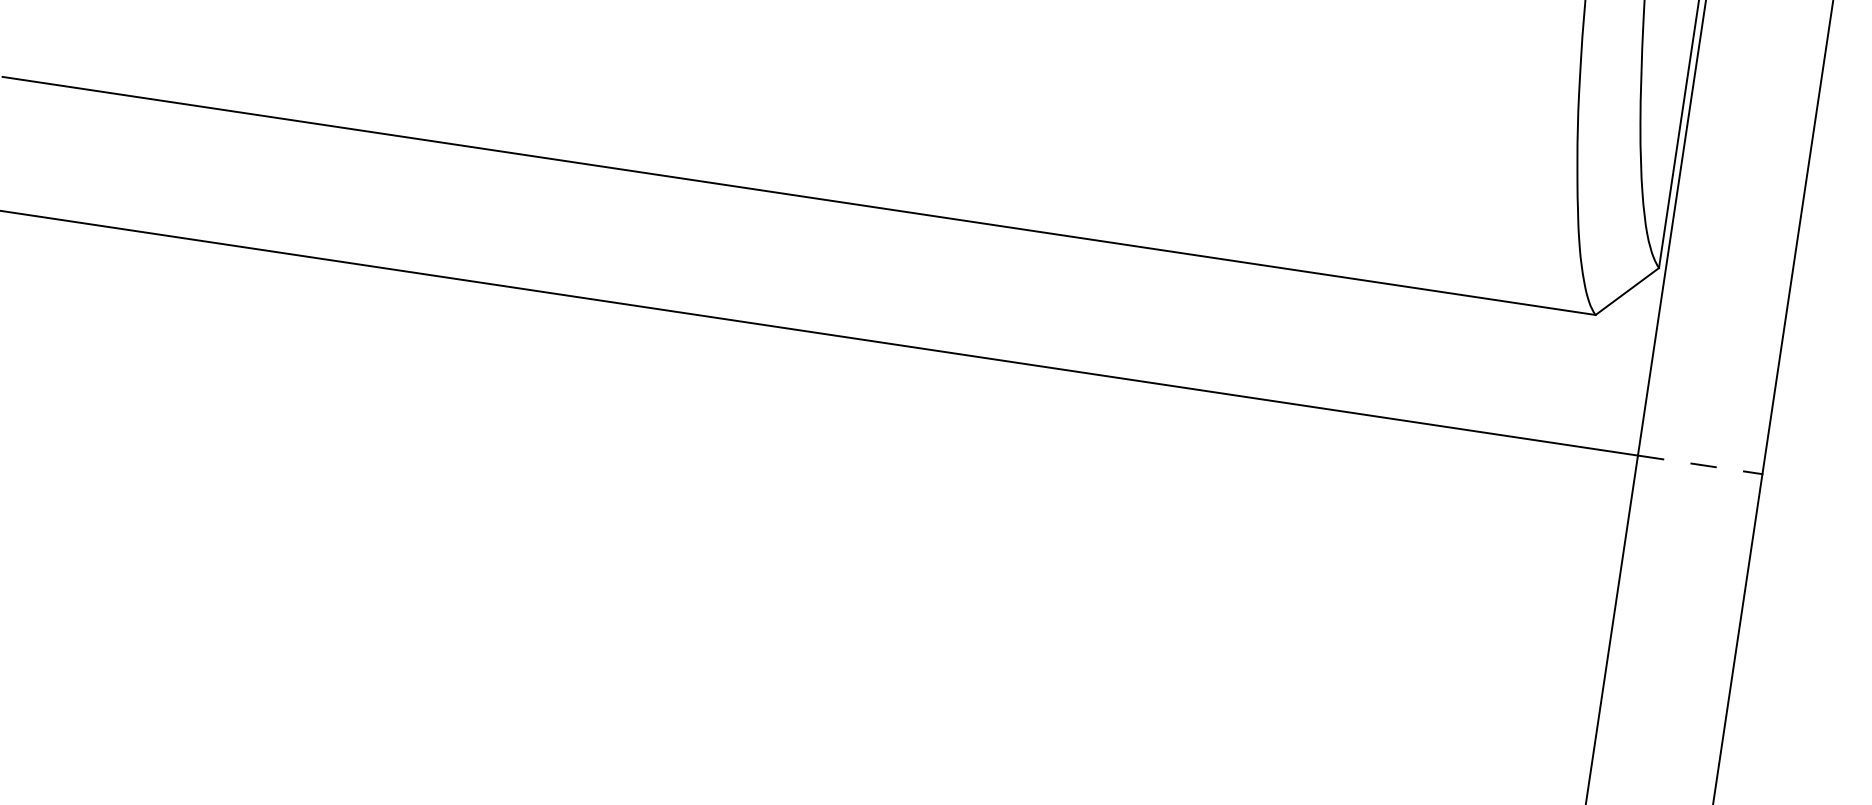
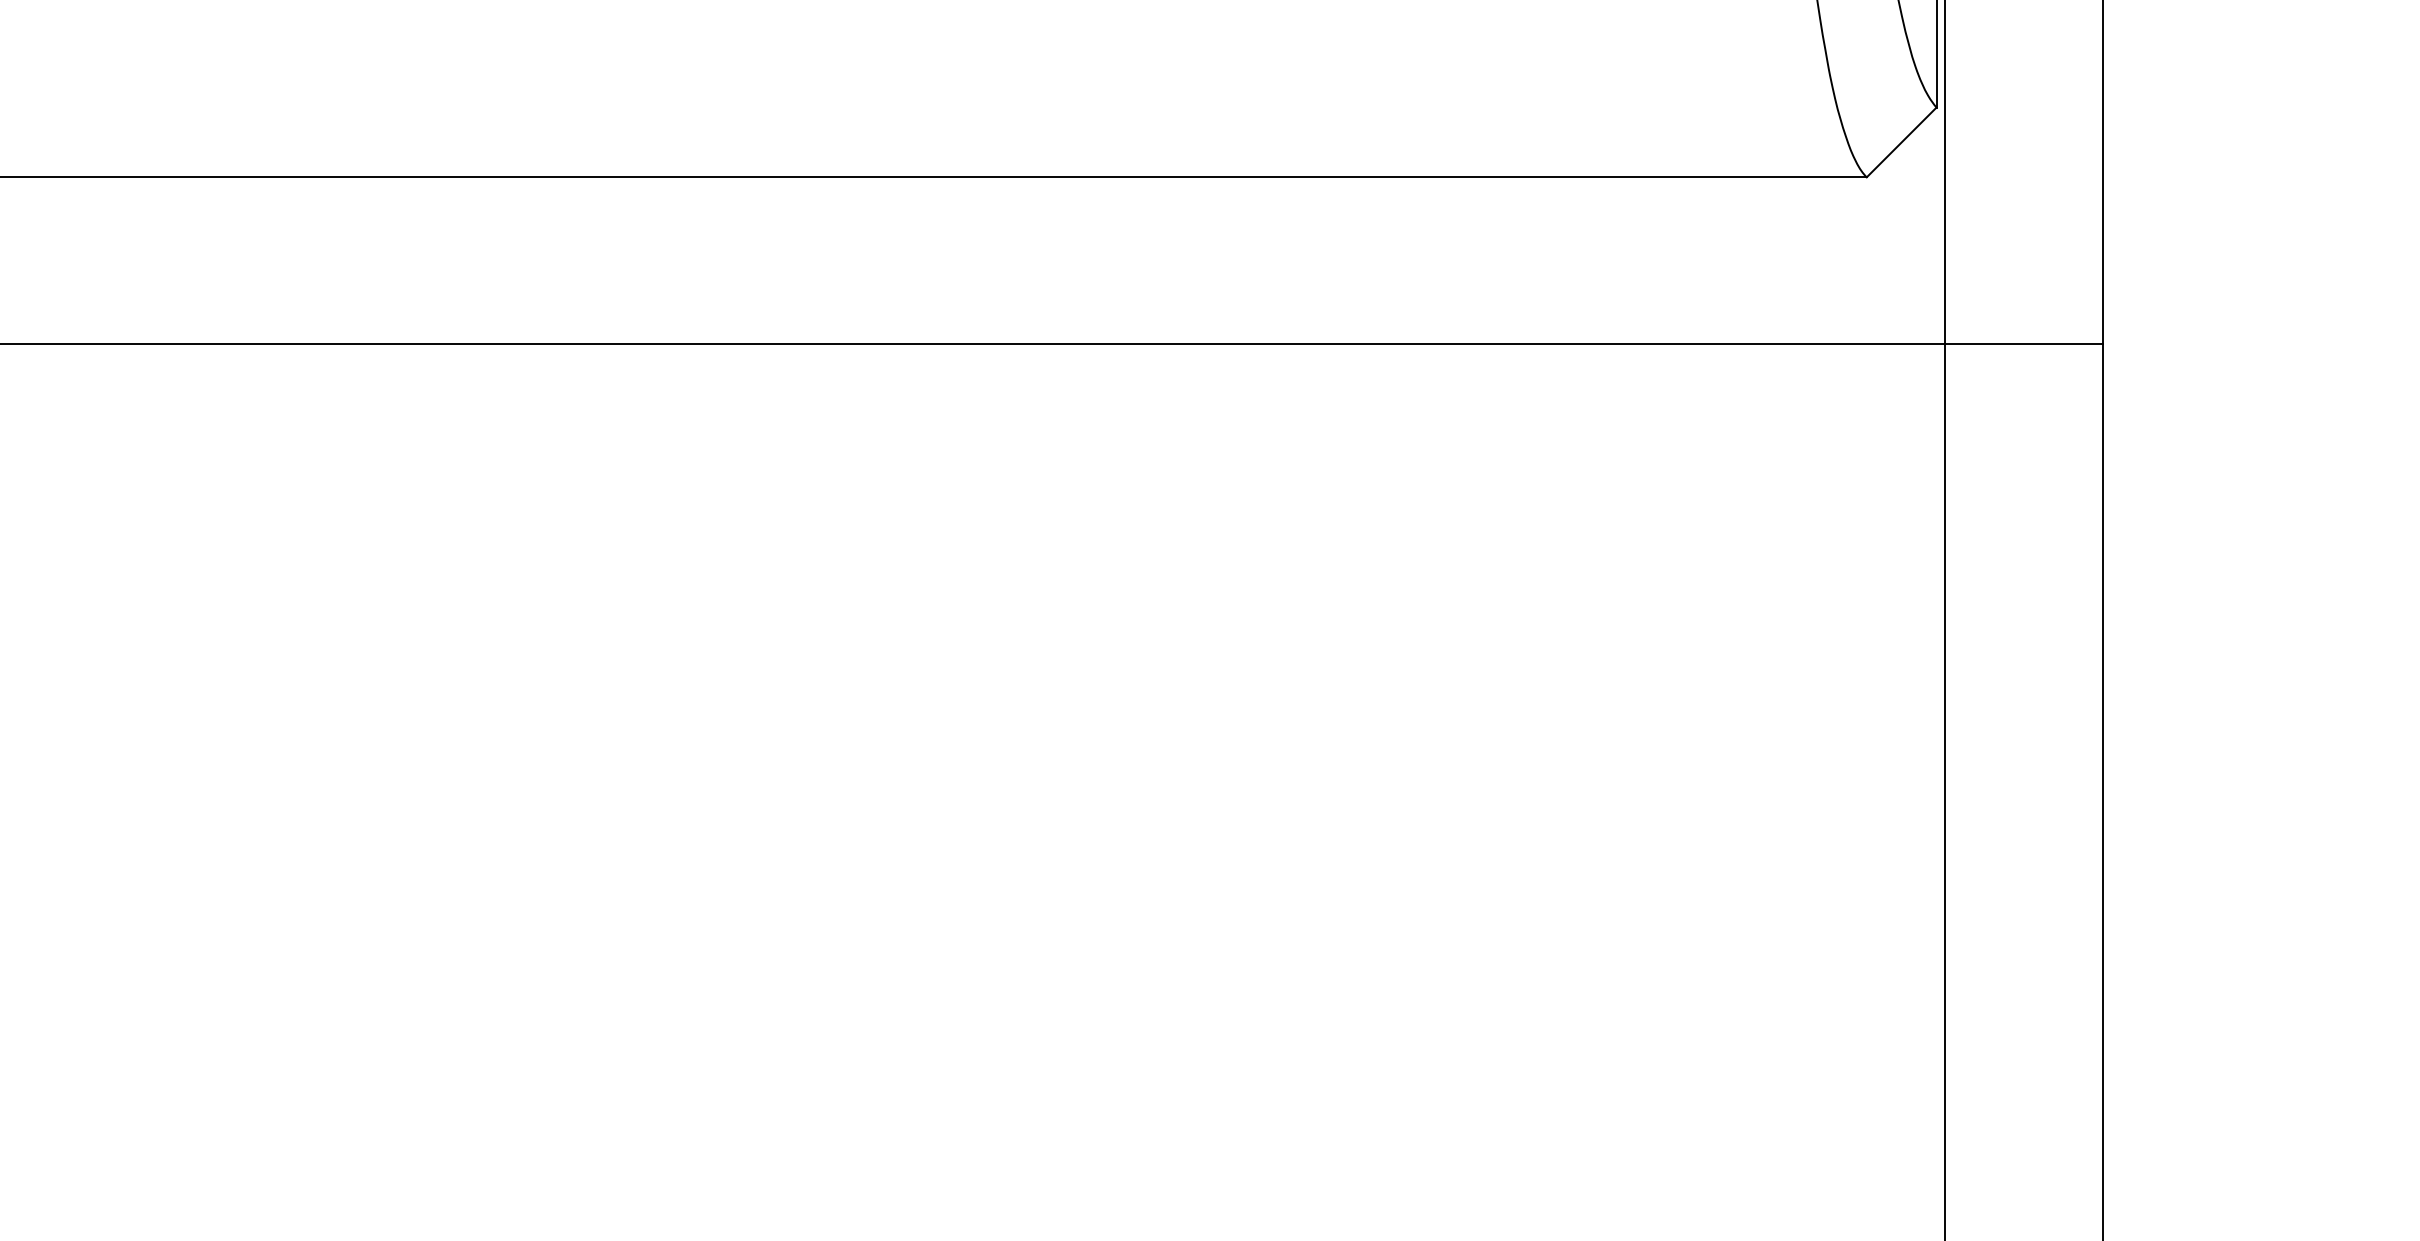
line: (1699, 464) -> (2023, 343), dashed -> solid

